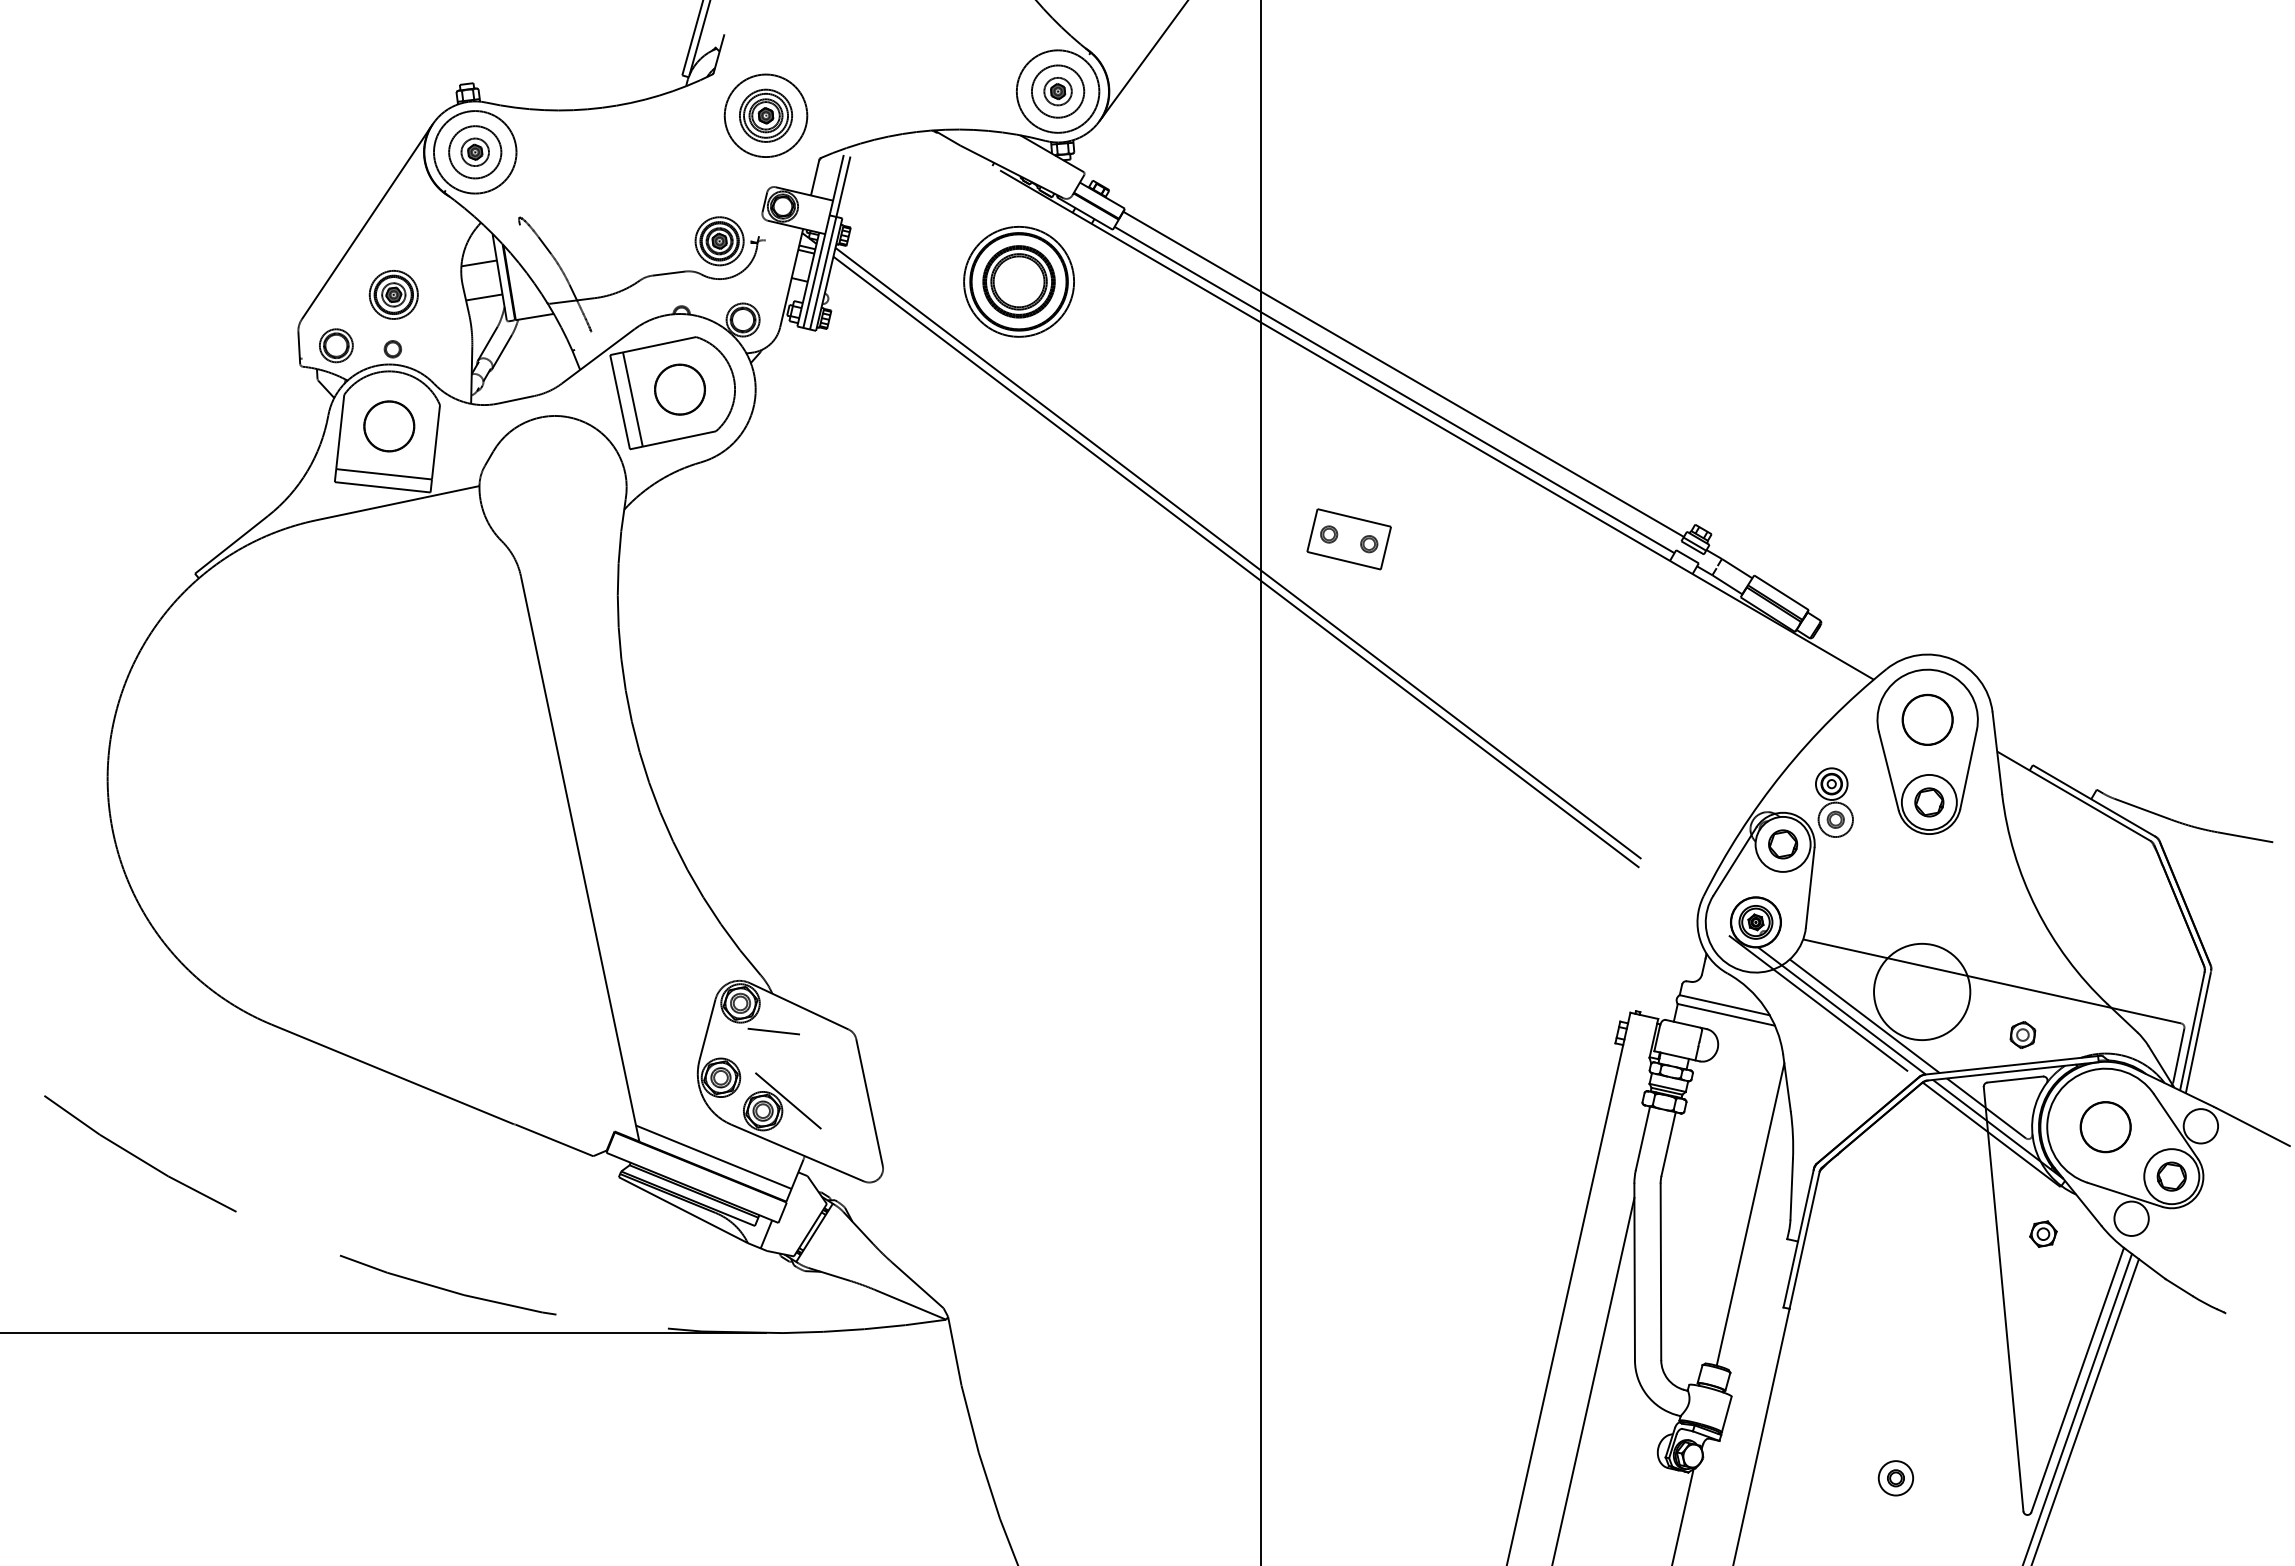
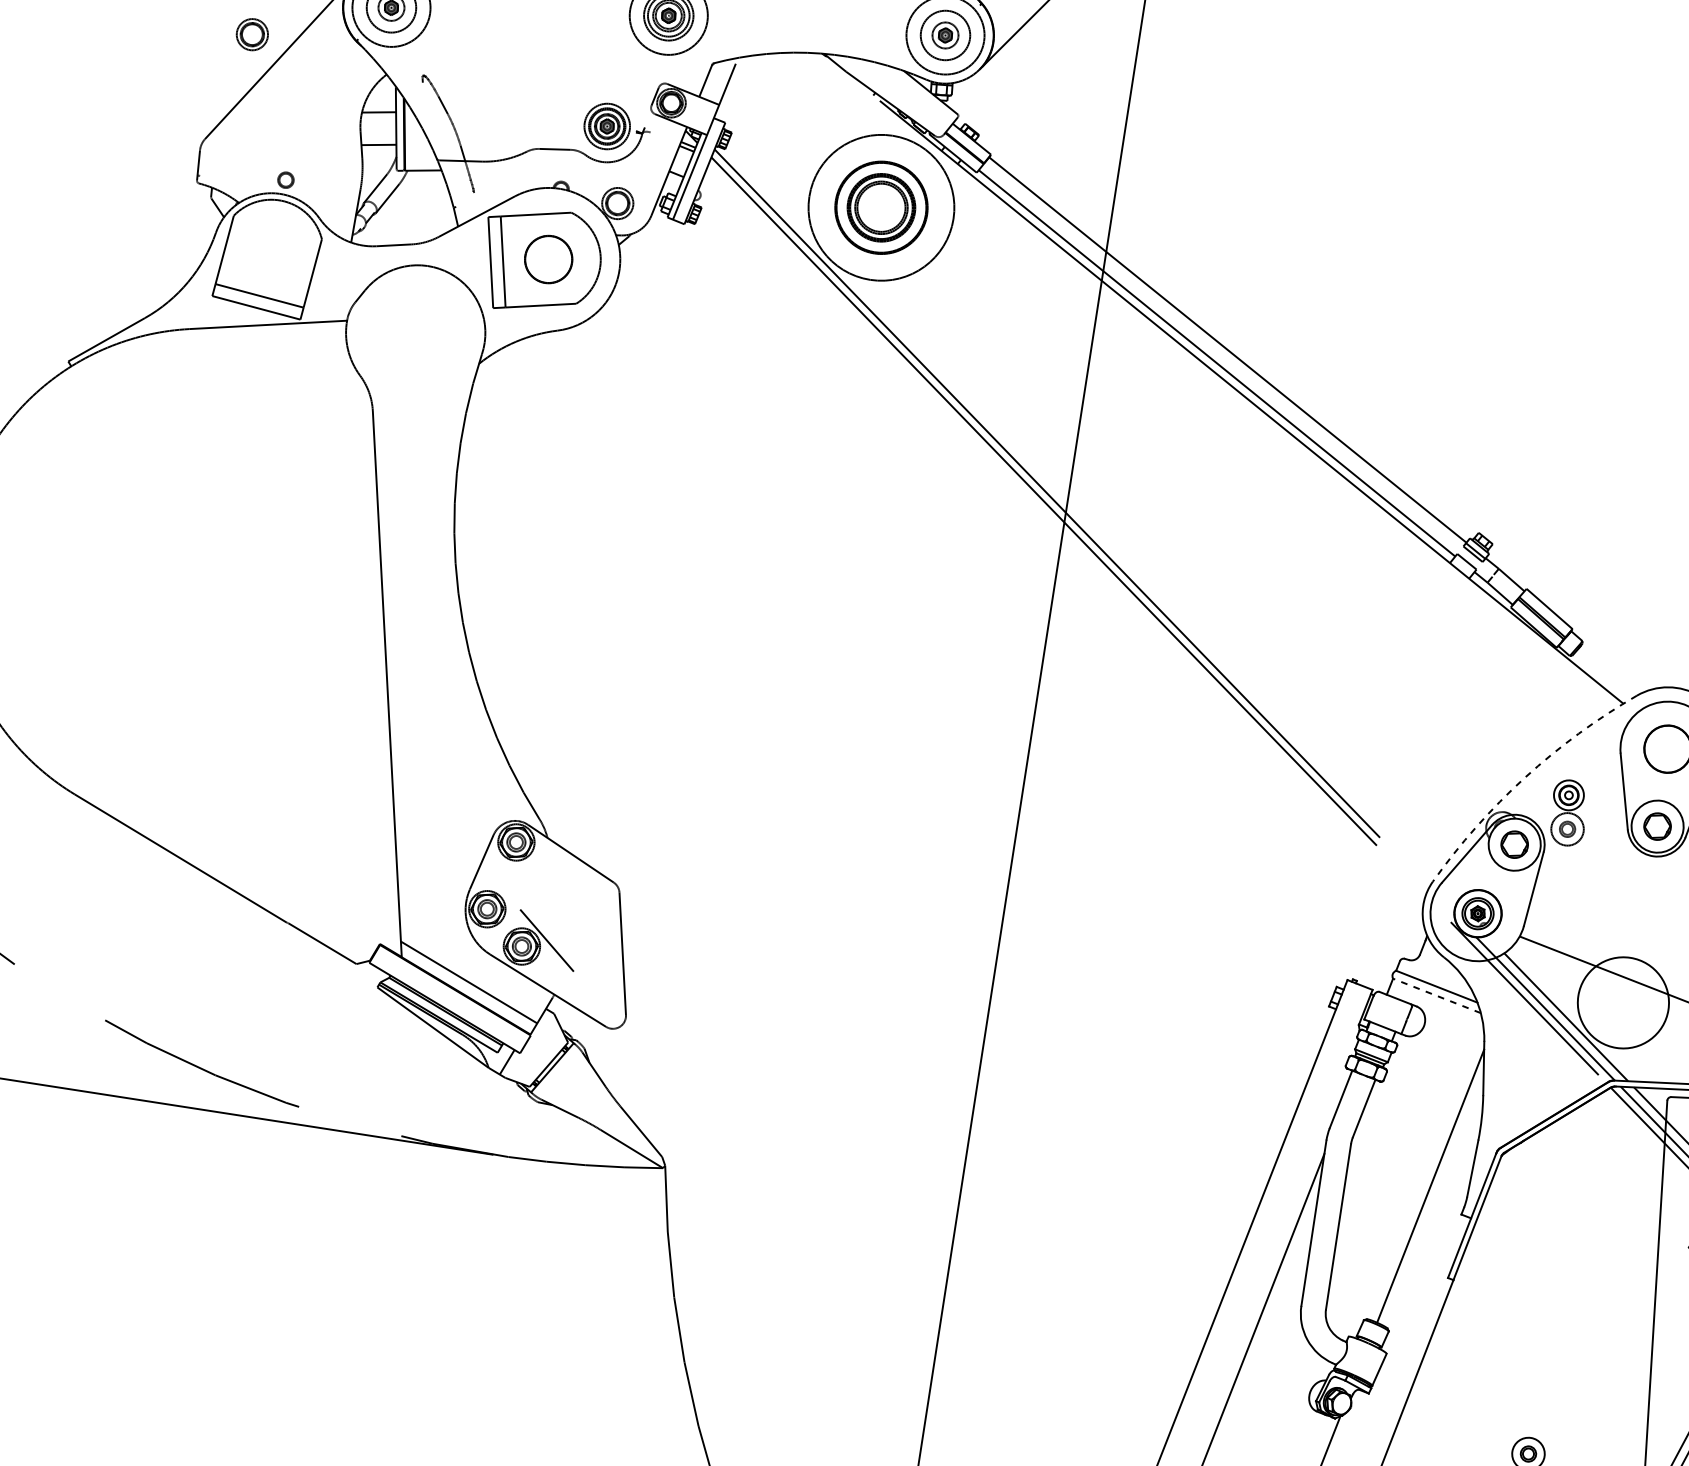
line: (830, 242) -> (710, 143), removed
circle: (1019, 281) -> (881, 207), size x1.4
part: (393, 294) -> (294, 129), removed
part: (336, 345) -> (252, 34), moved
circle: (389, 426) -> (271, 251), removed
part: (1348, 539) -> (1152, 496), removed
arc: (1782, 772) -> (1524, 777), solid -> dashed
line: (1726, 1014) -> (1437, 995), solid -> dashed
line: (773, 1031) -> (543, 873), removed

